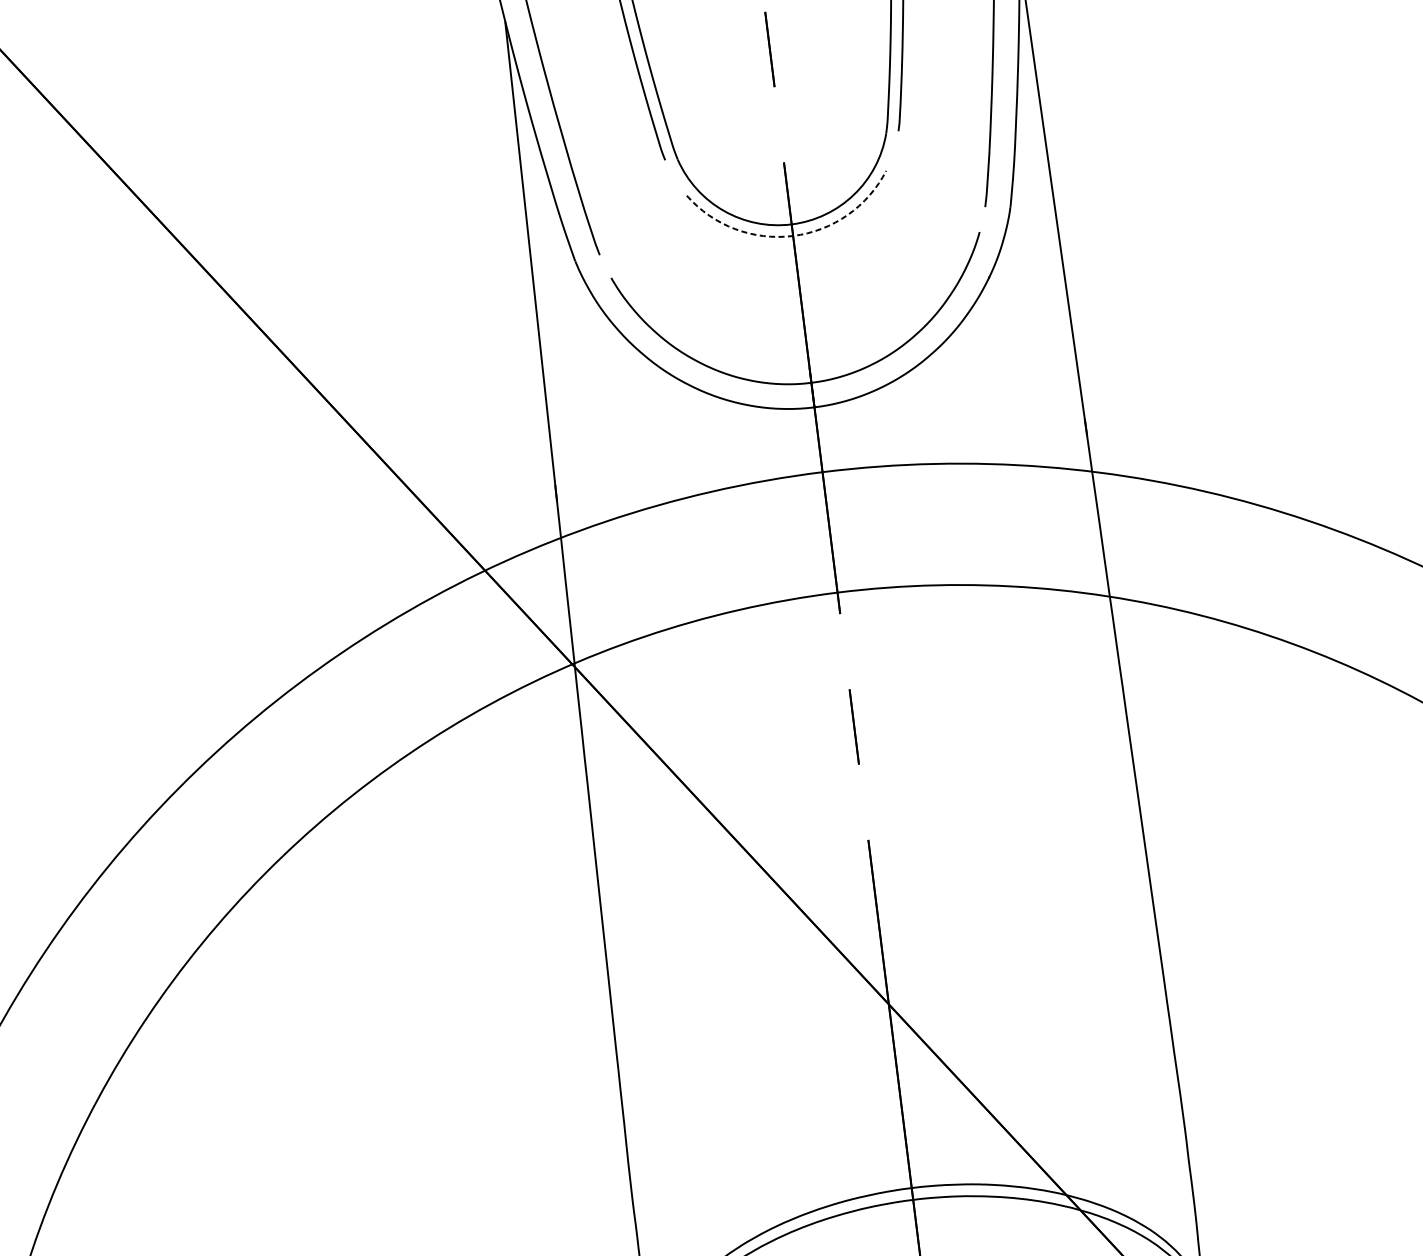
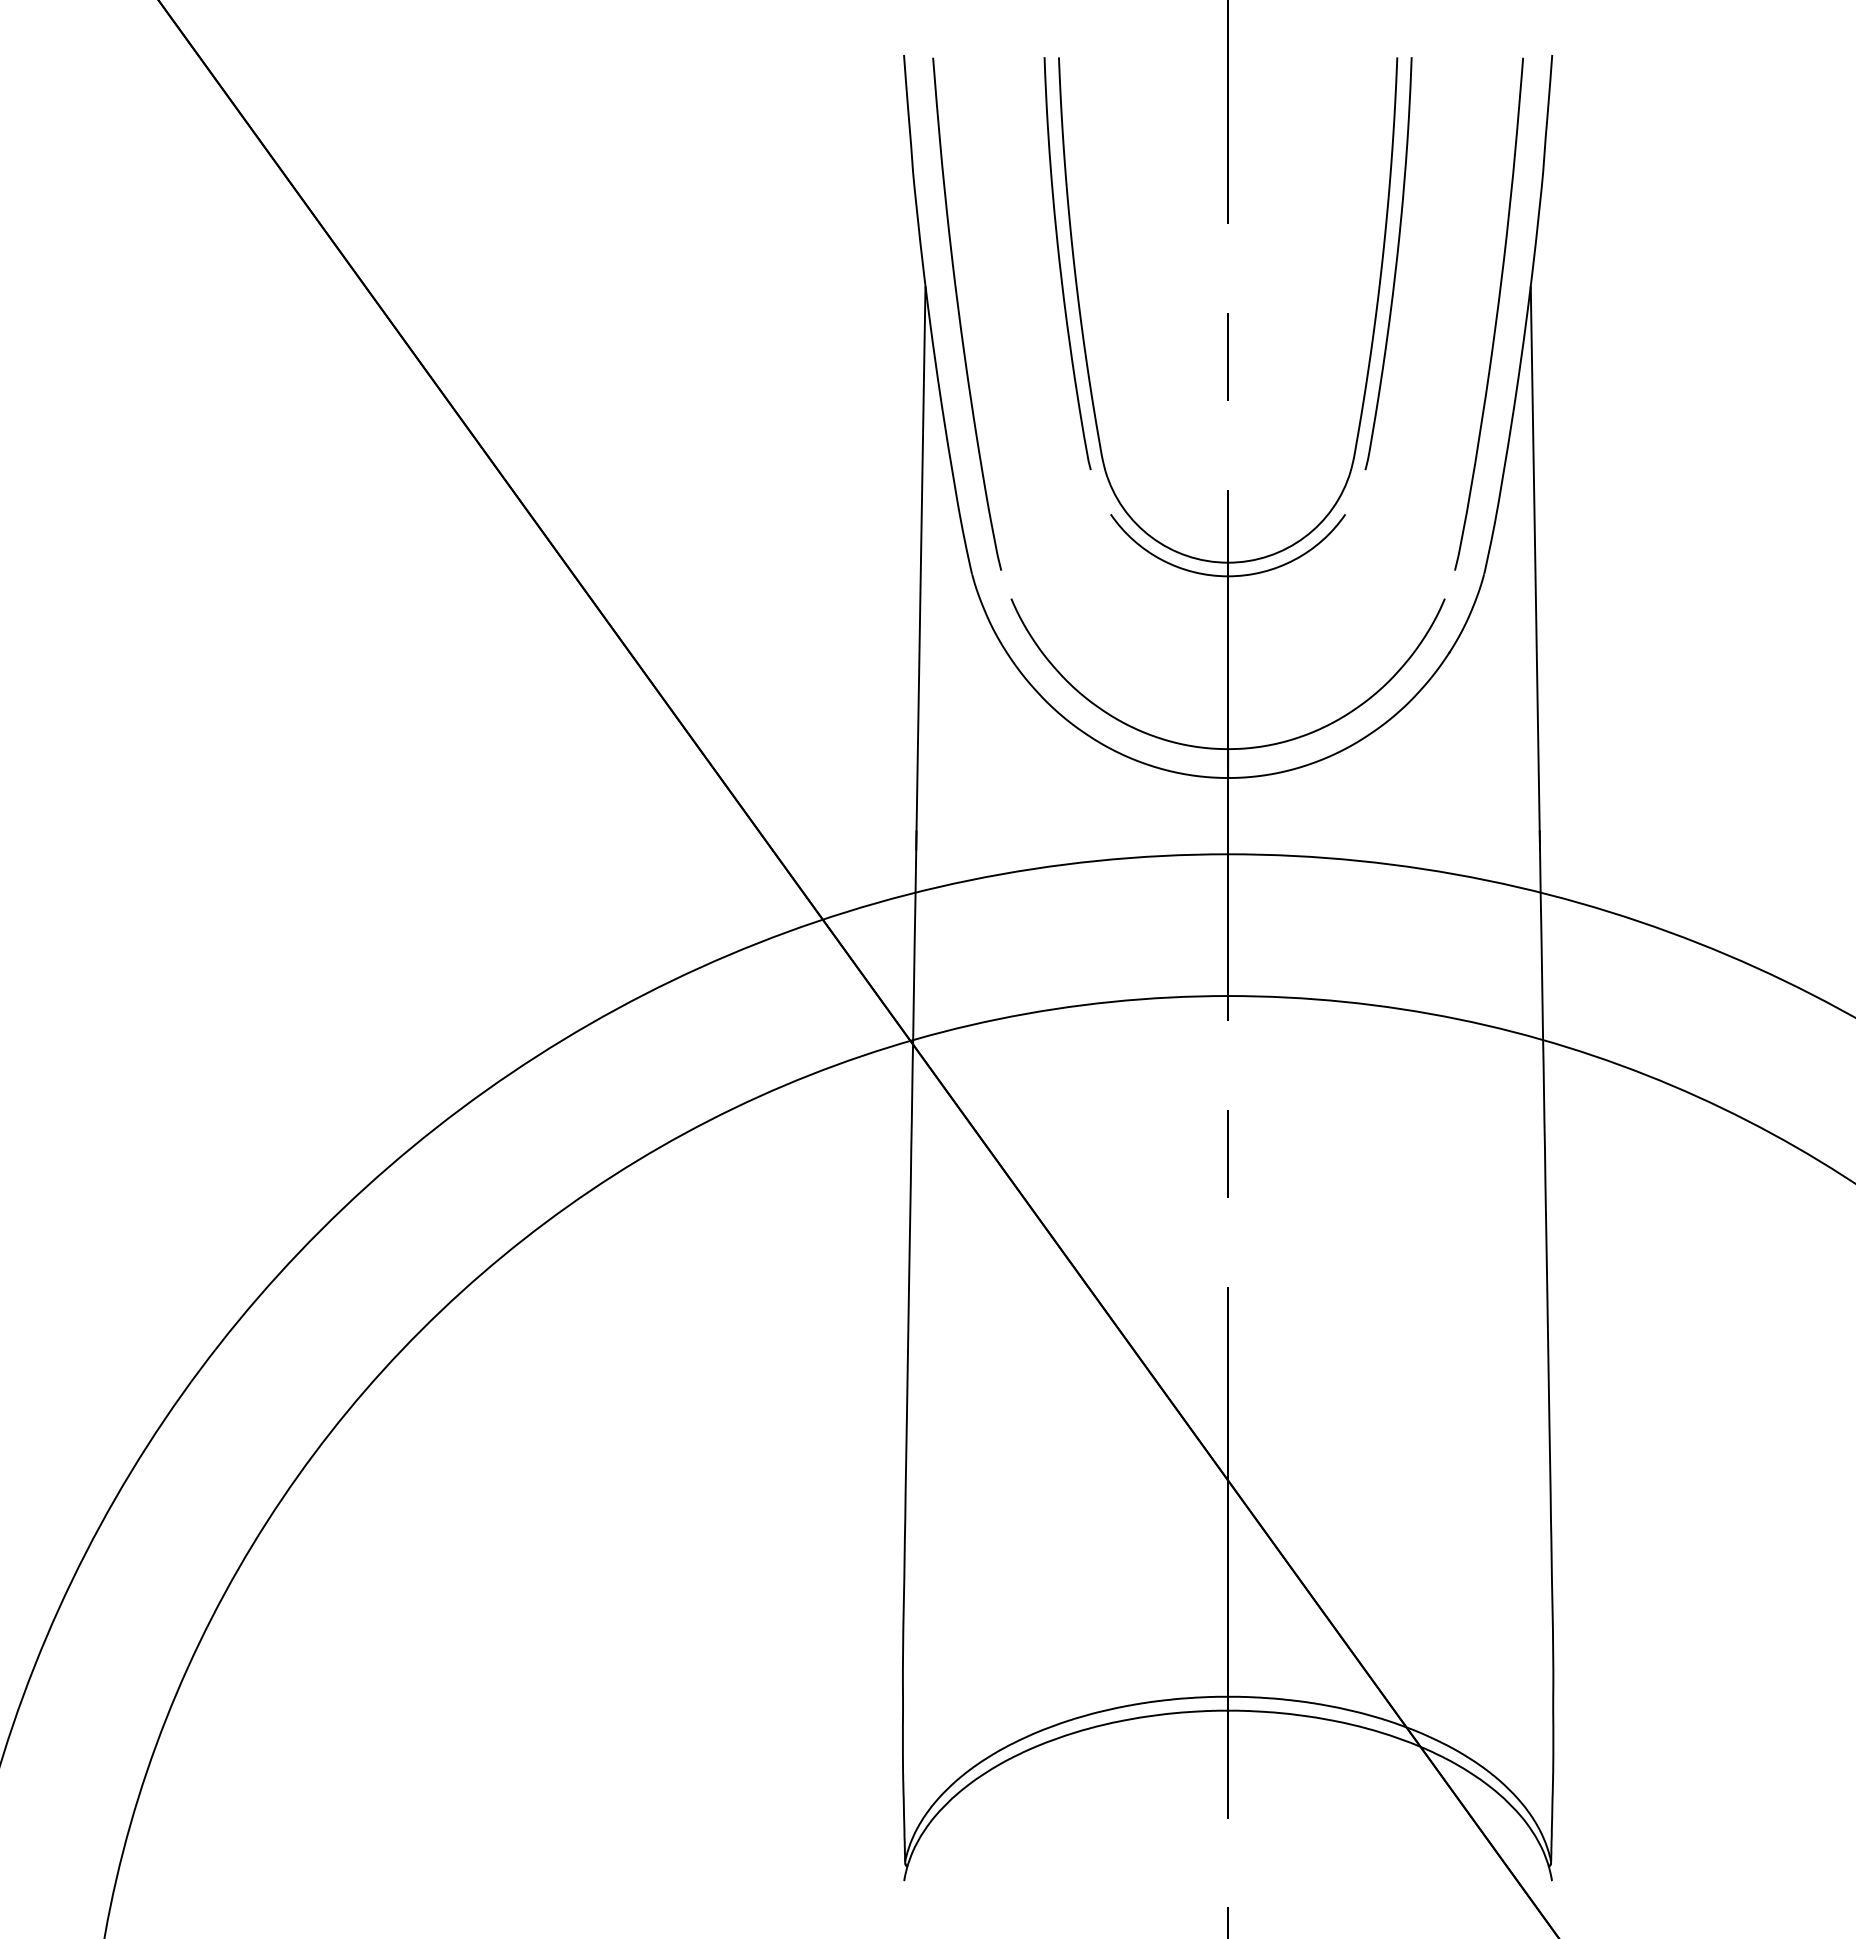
arc: (793, 236) -> (1228, 576), dashed -> solid

